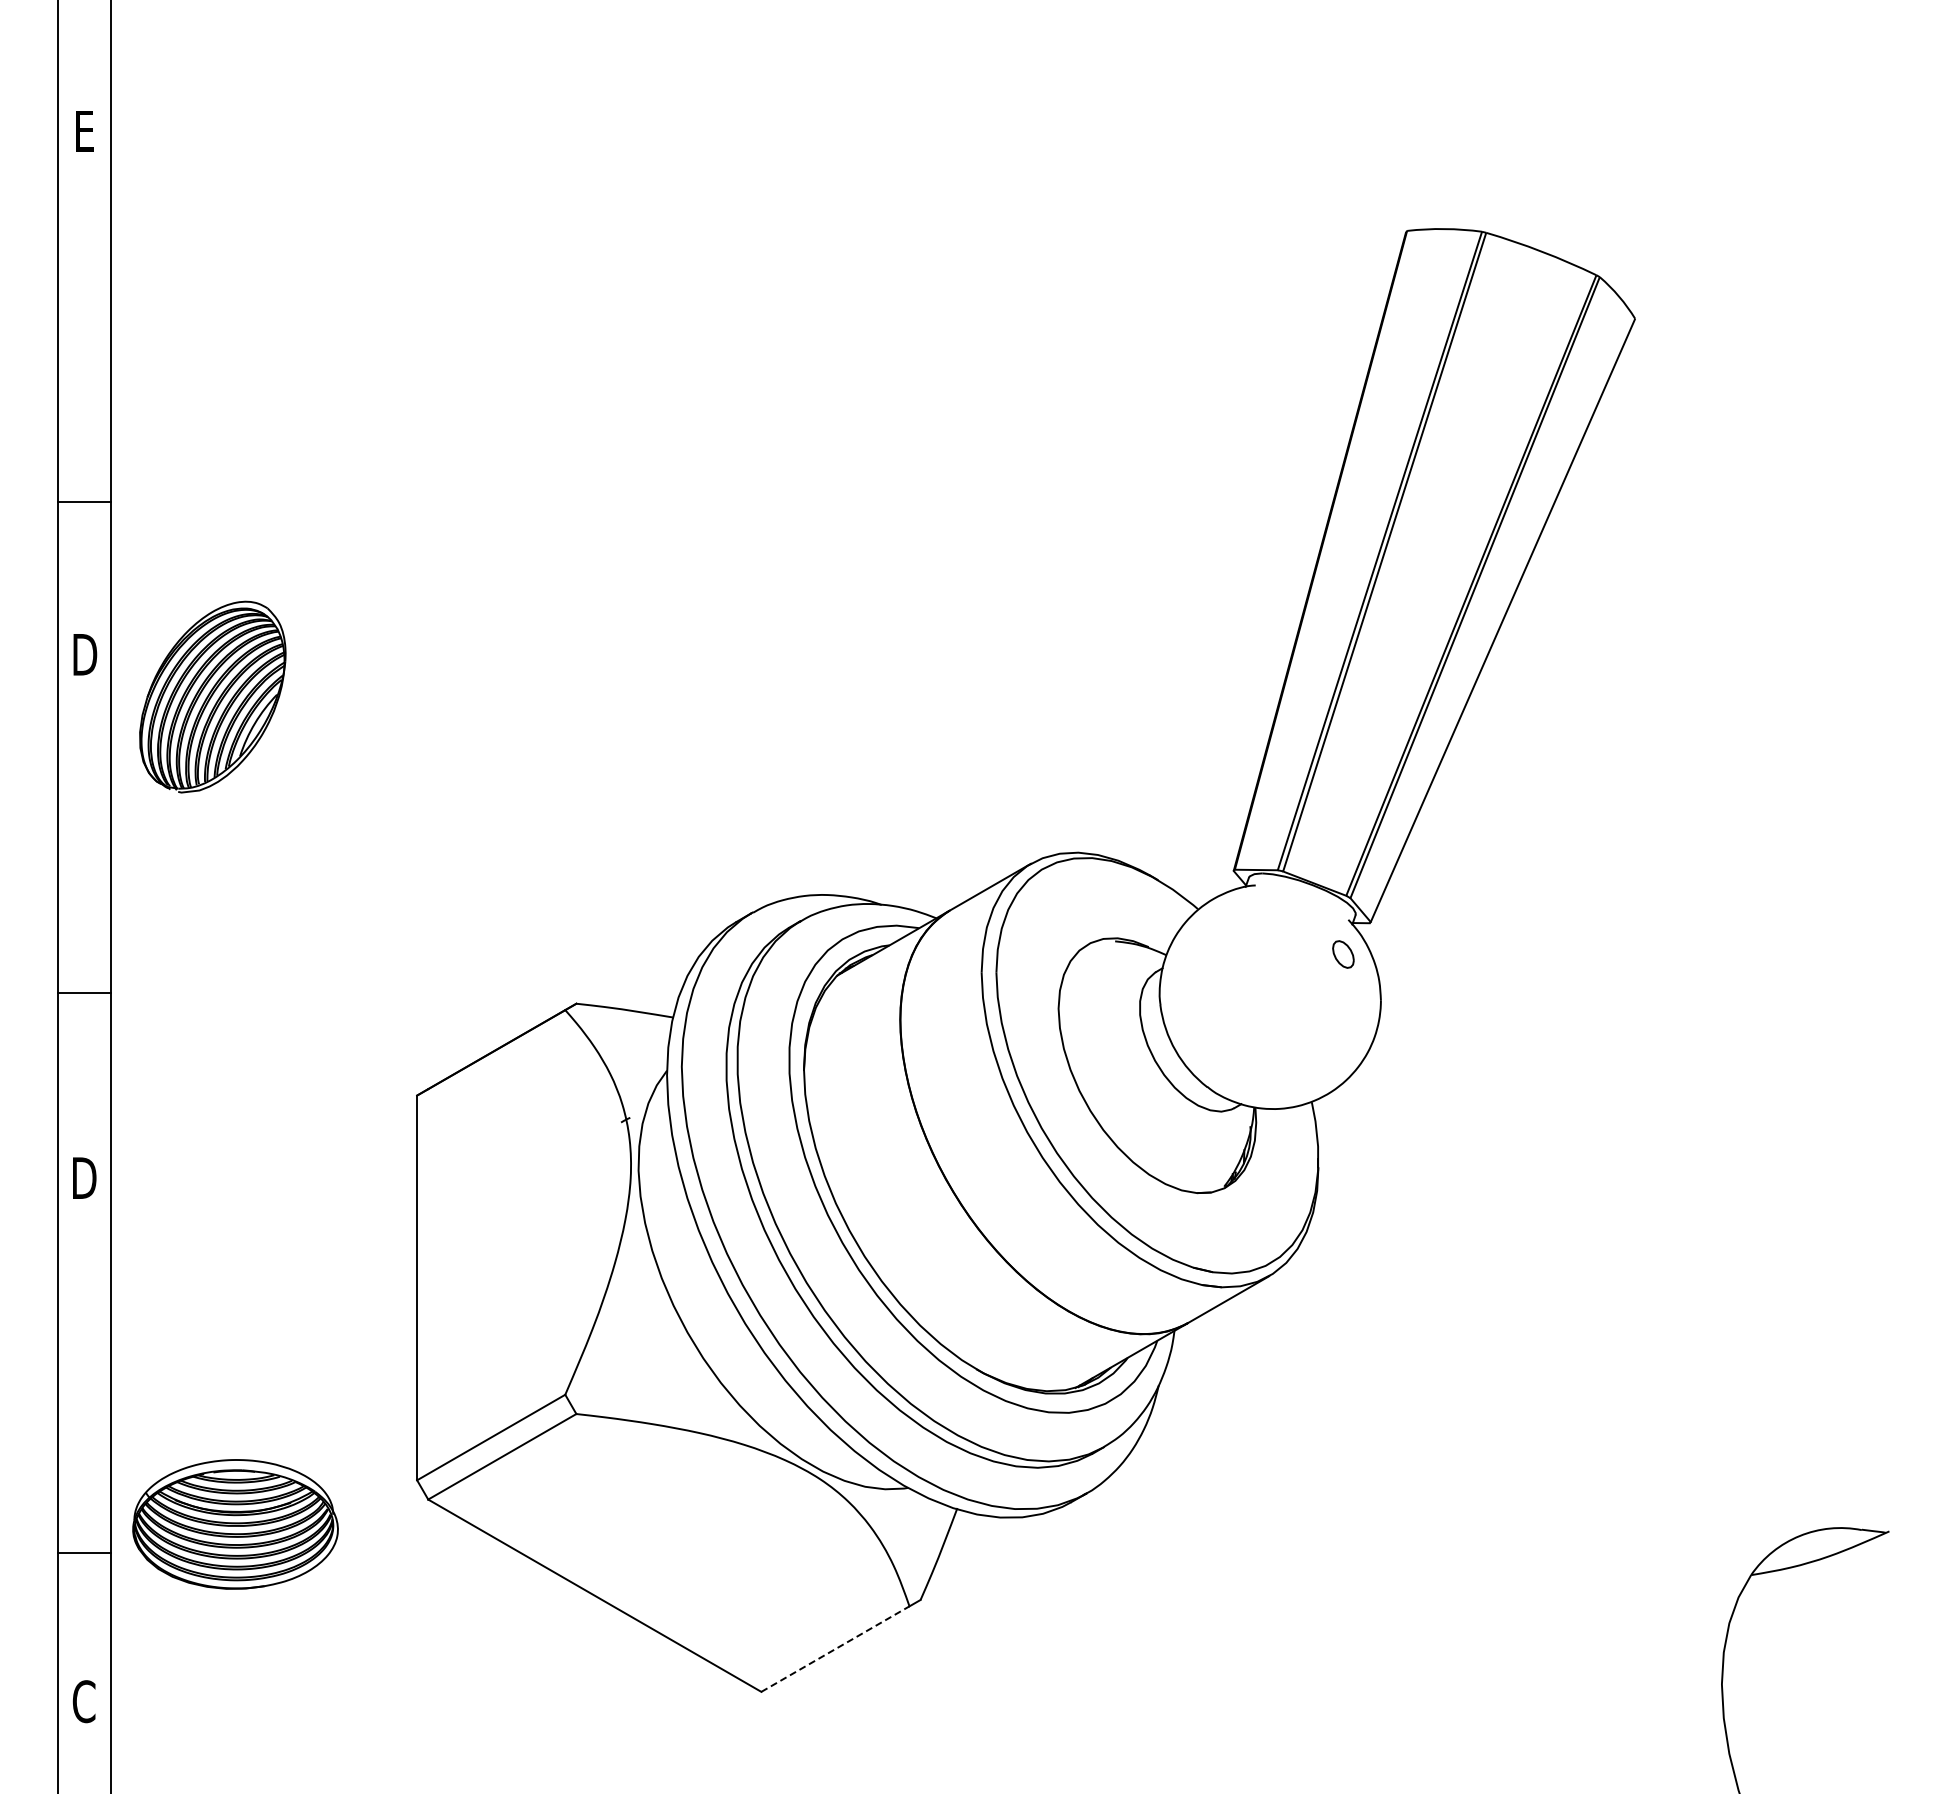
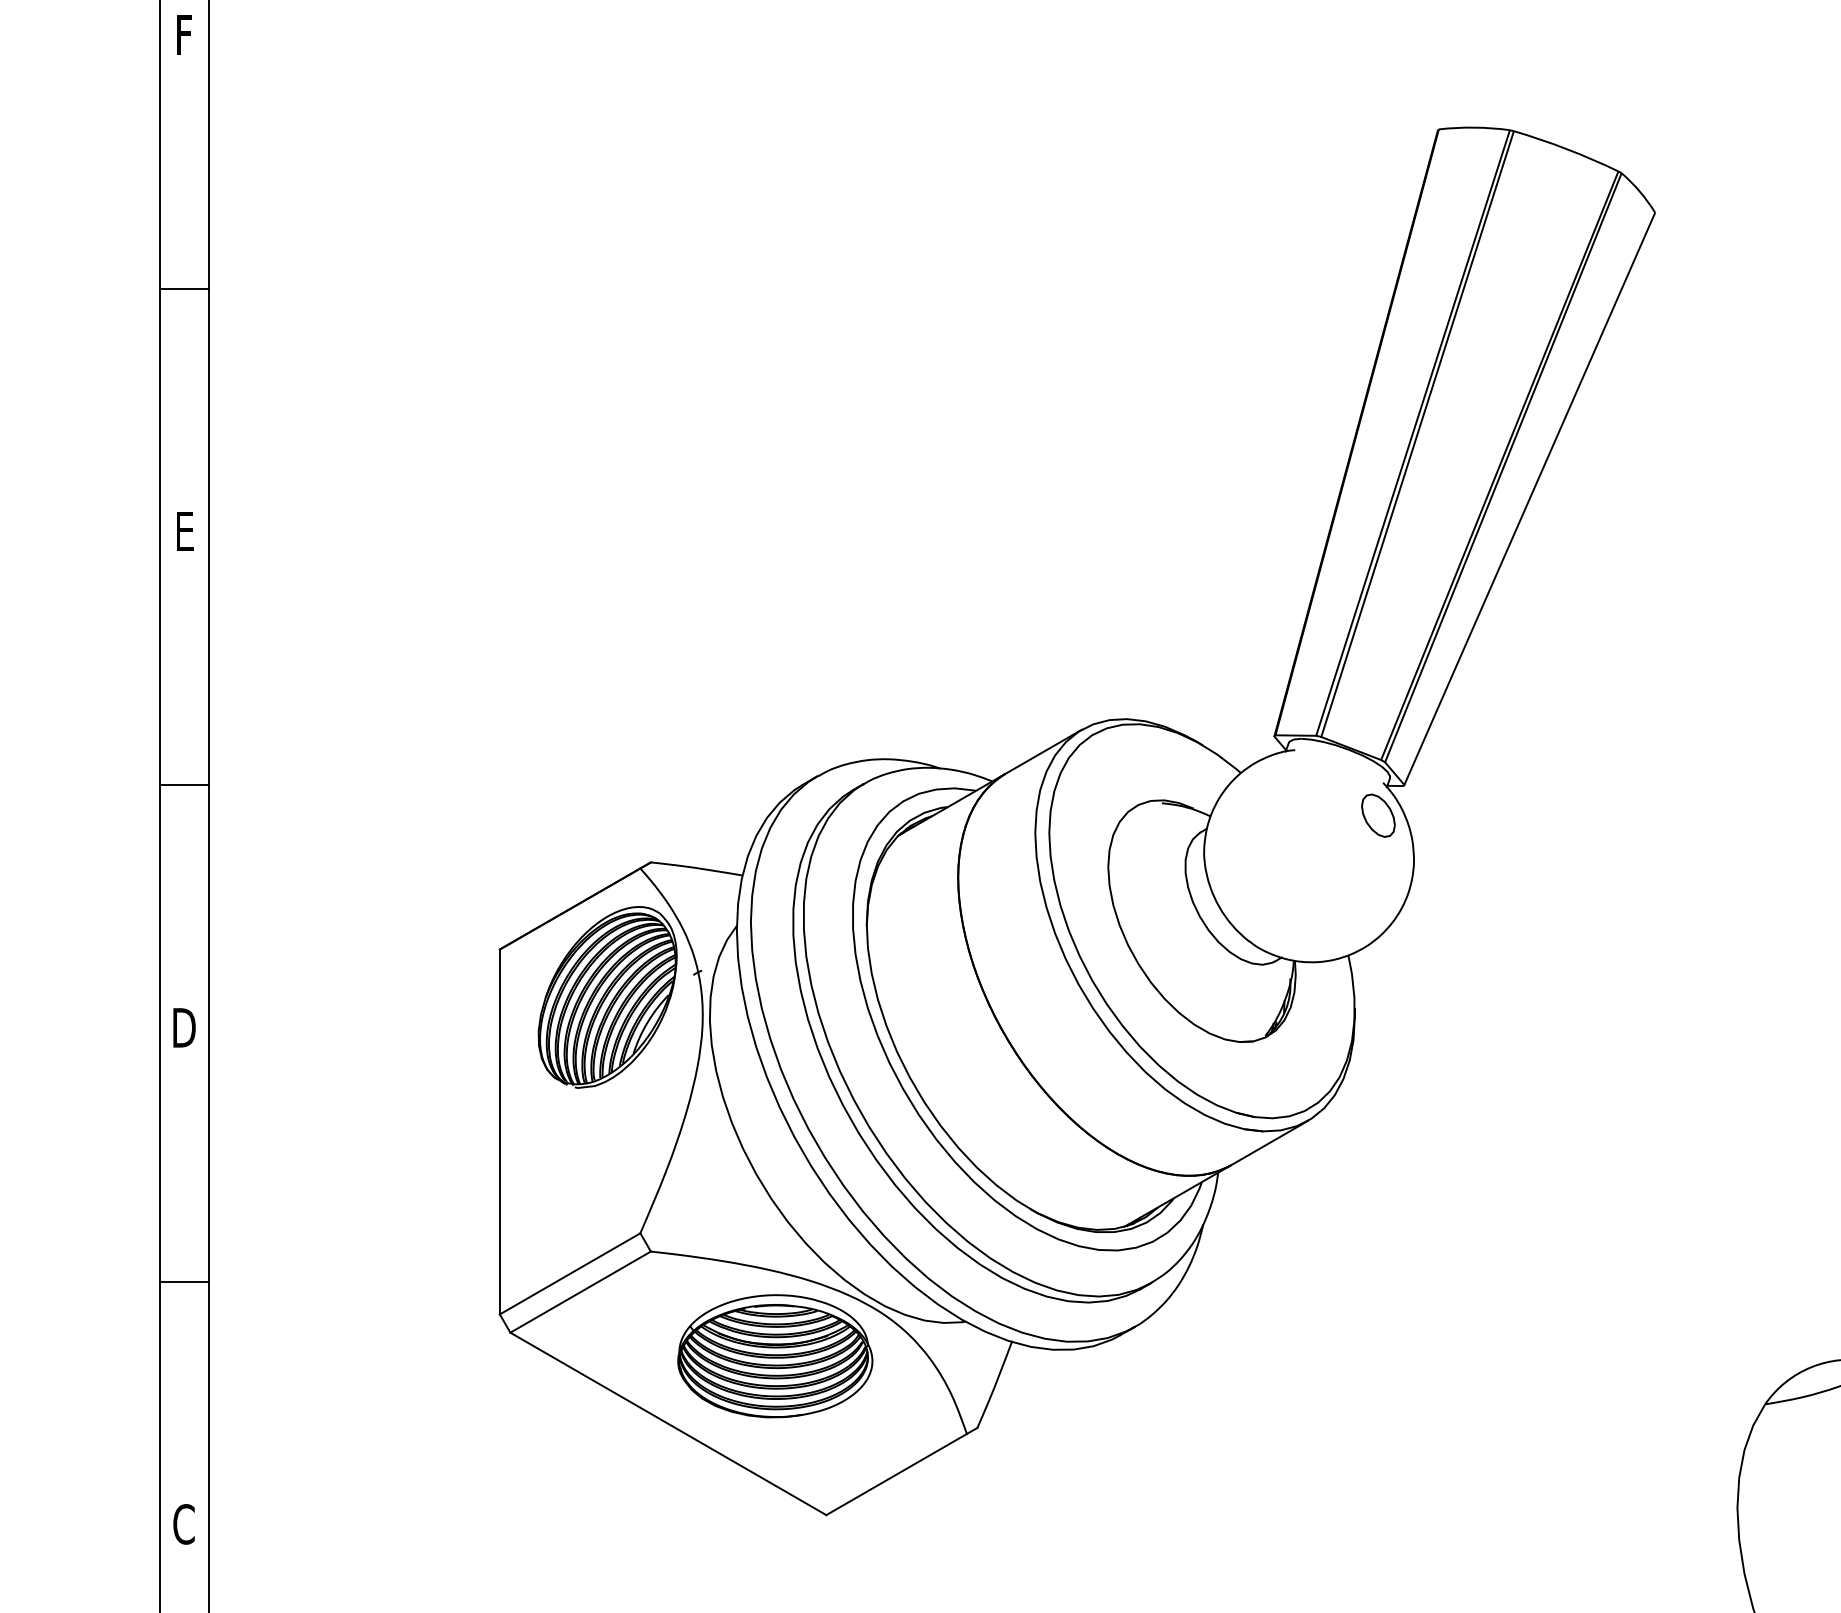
text: (84, 131) -> (184, 35), E -> F
line: (84, 502) -> (184, 289), moved
text: (85, 654) -> (185, 531), D -> E
part: (212, 696) -> (607, 996), moved
part: (1343, 954) -> (1378, 815), size x1.67
line: (84, 992) -> (184, 785), moved
part: (235, 1524) -> (775, 1356), moved
line: (84, 1552) -> (184, 1281), moved
line: (835, 1649) -> (896, 1474), dashed -> solid

